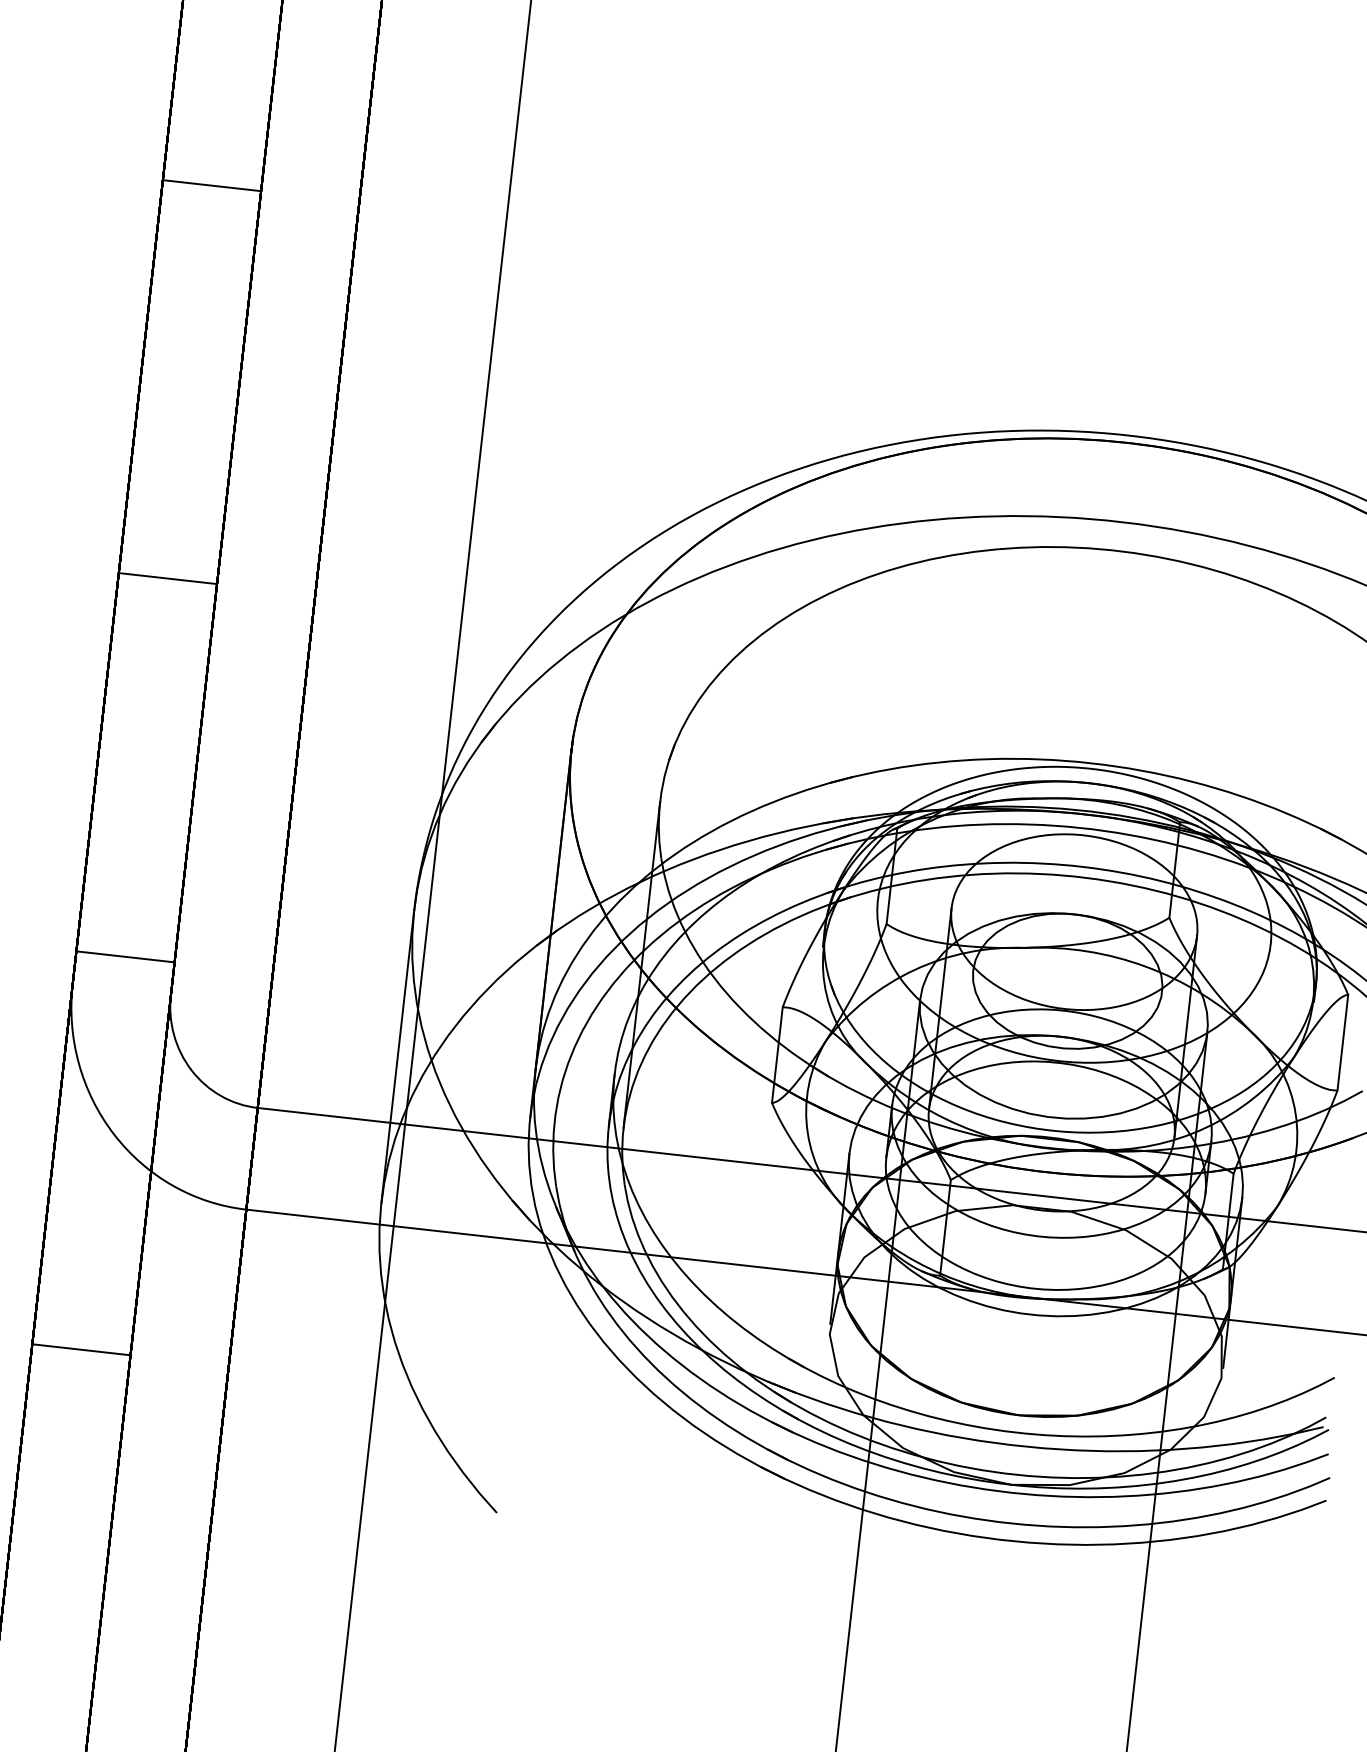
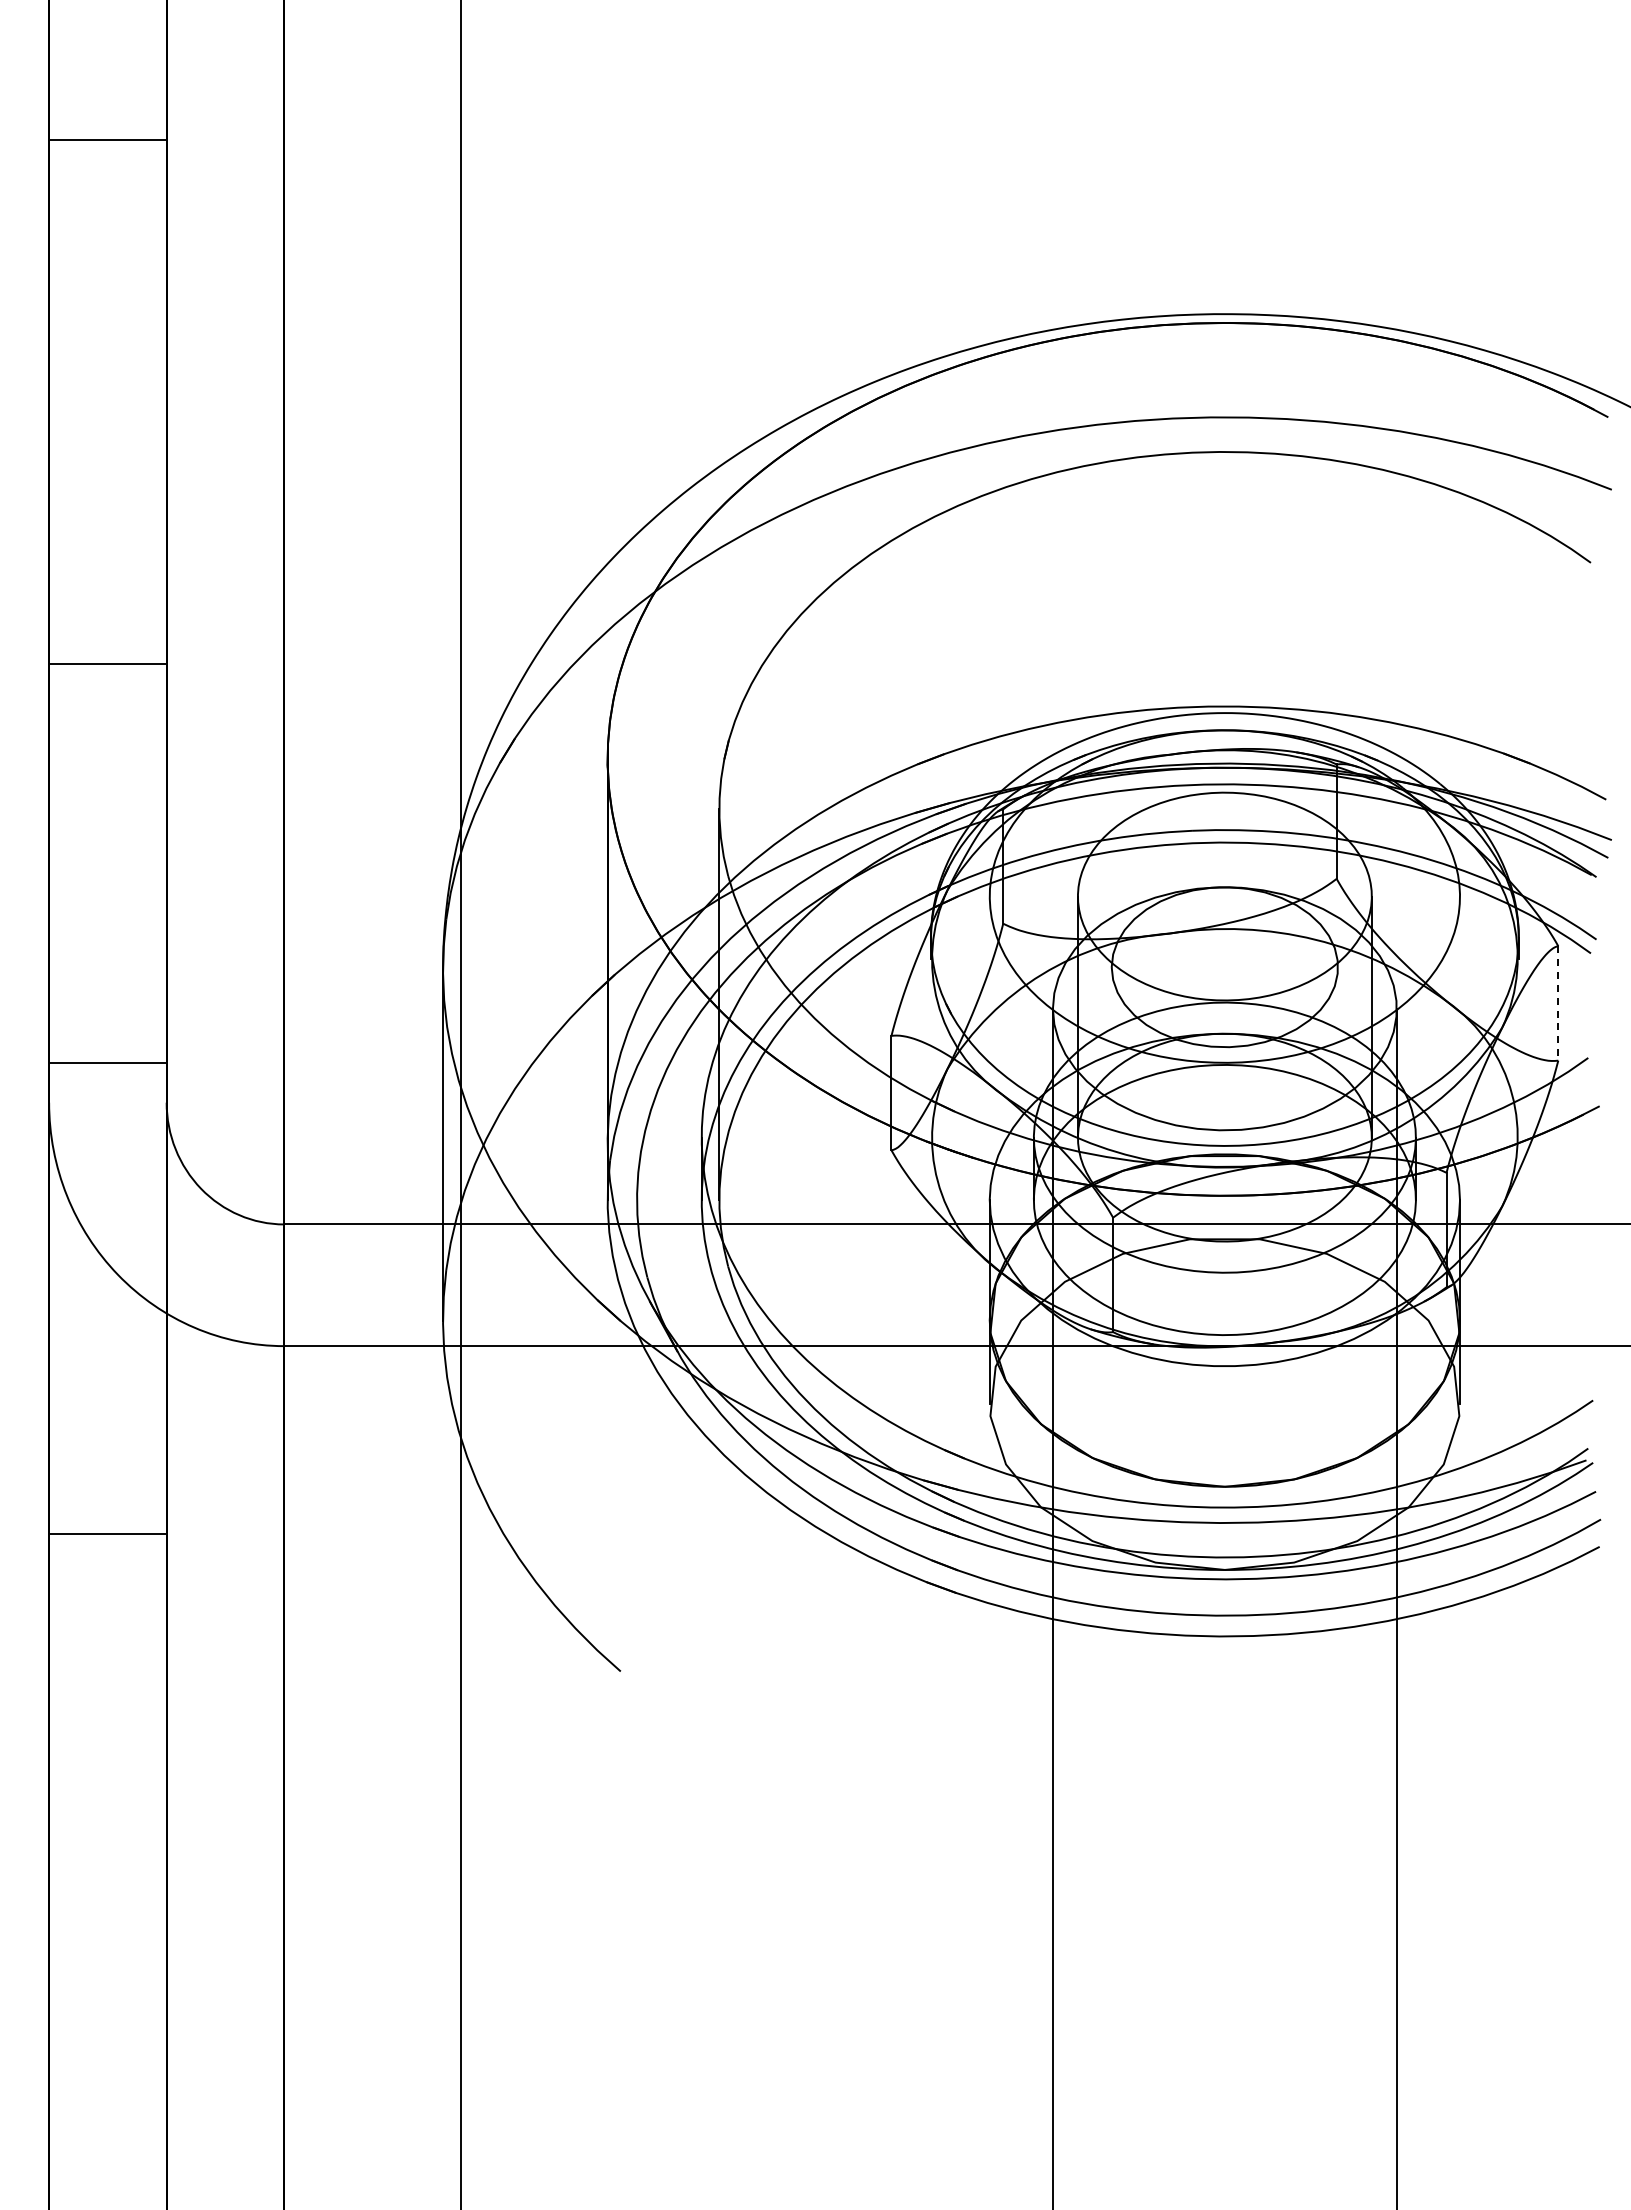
line: (167, 578) -> (107, 663), moved
line: (1343, 1042) -> (1558, 1003), solid -> dashed

